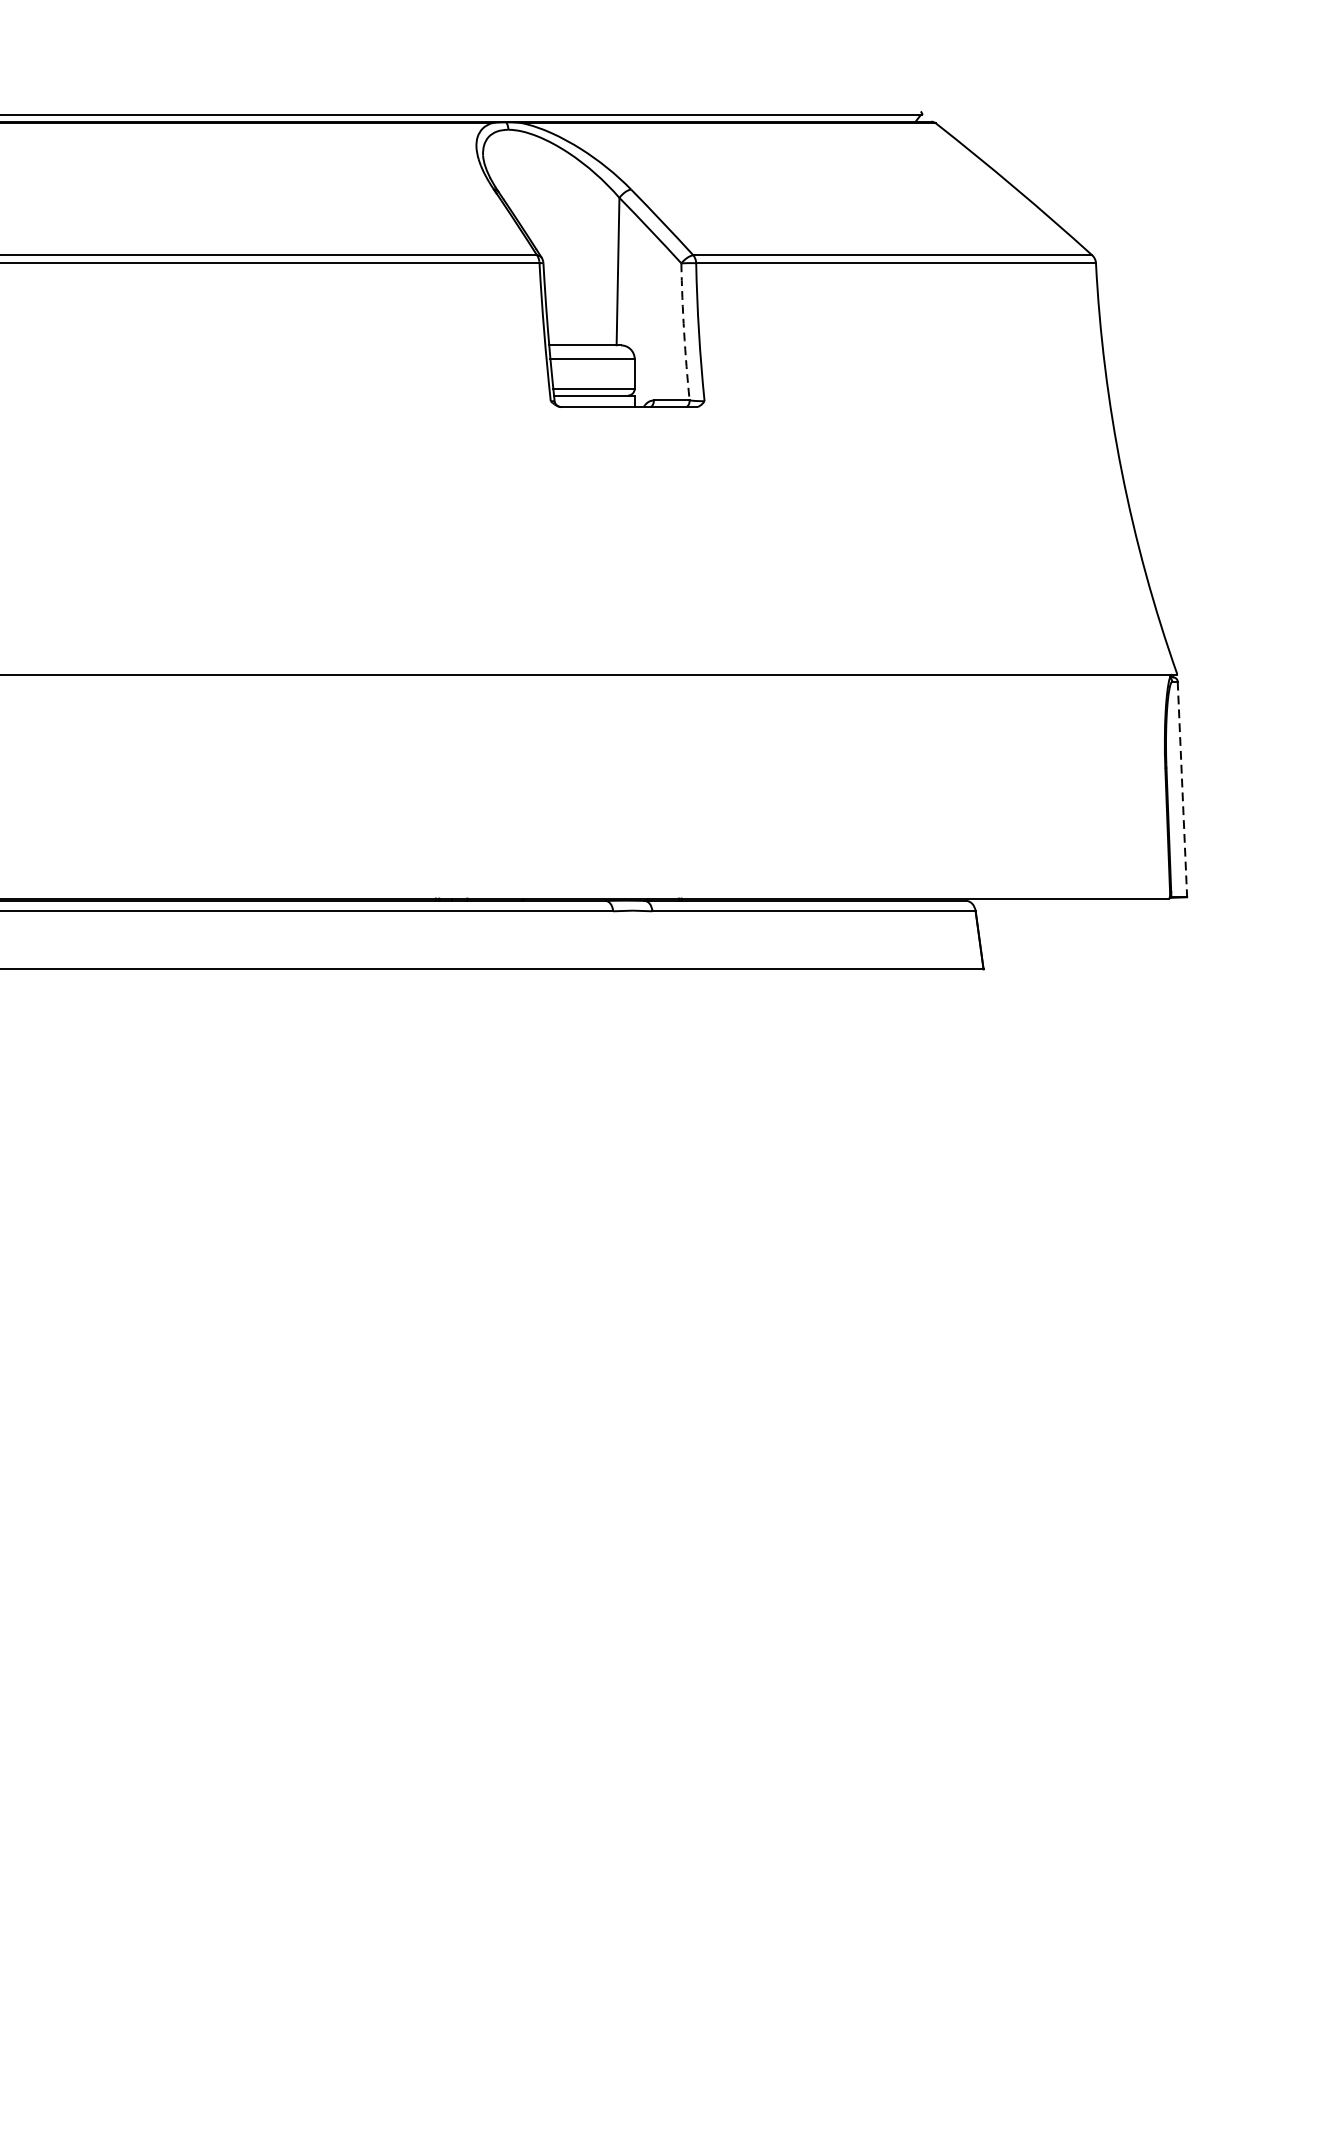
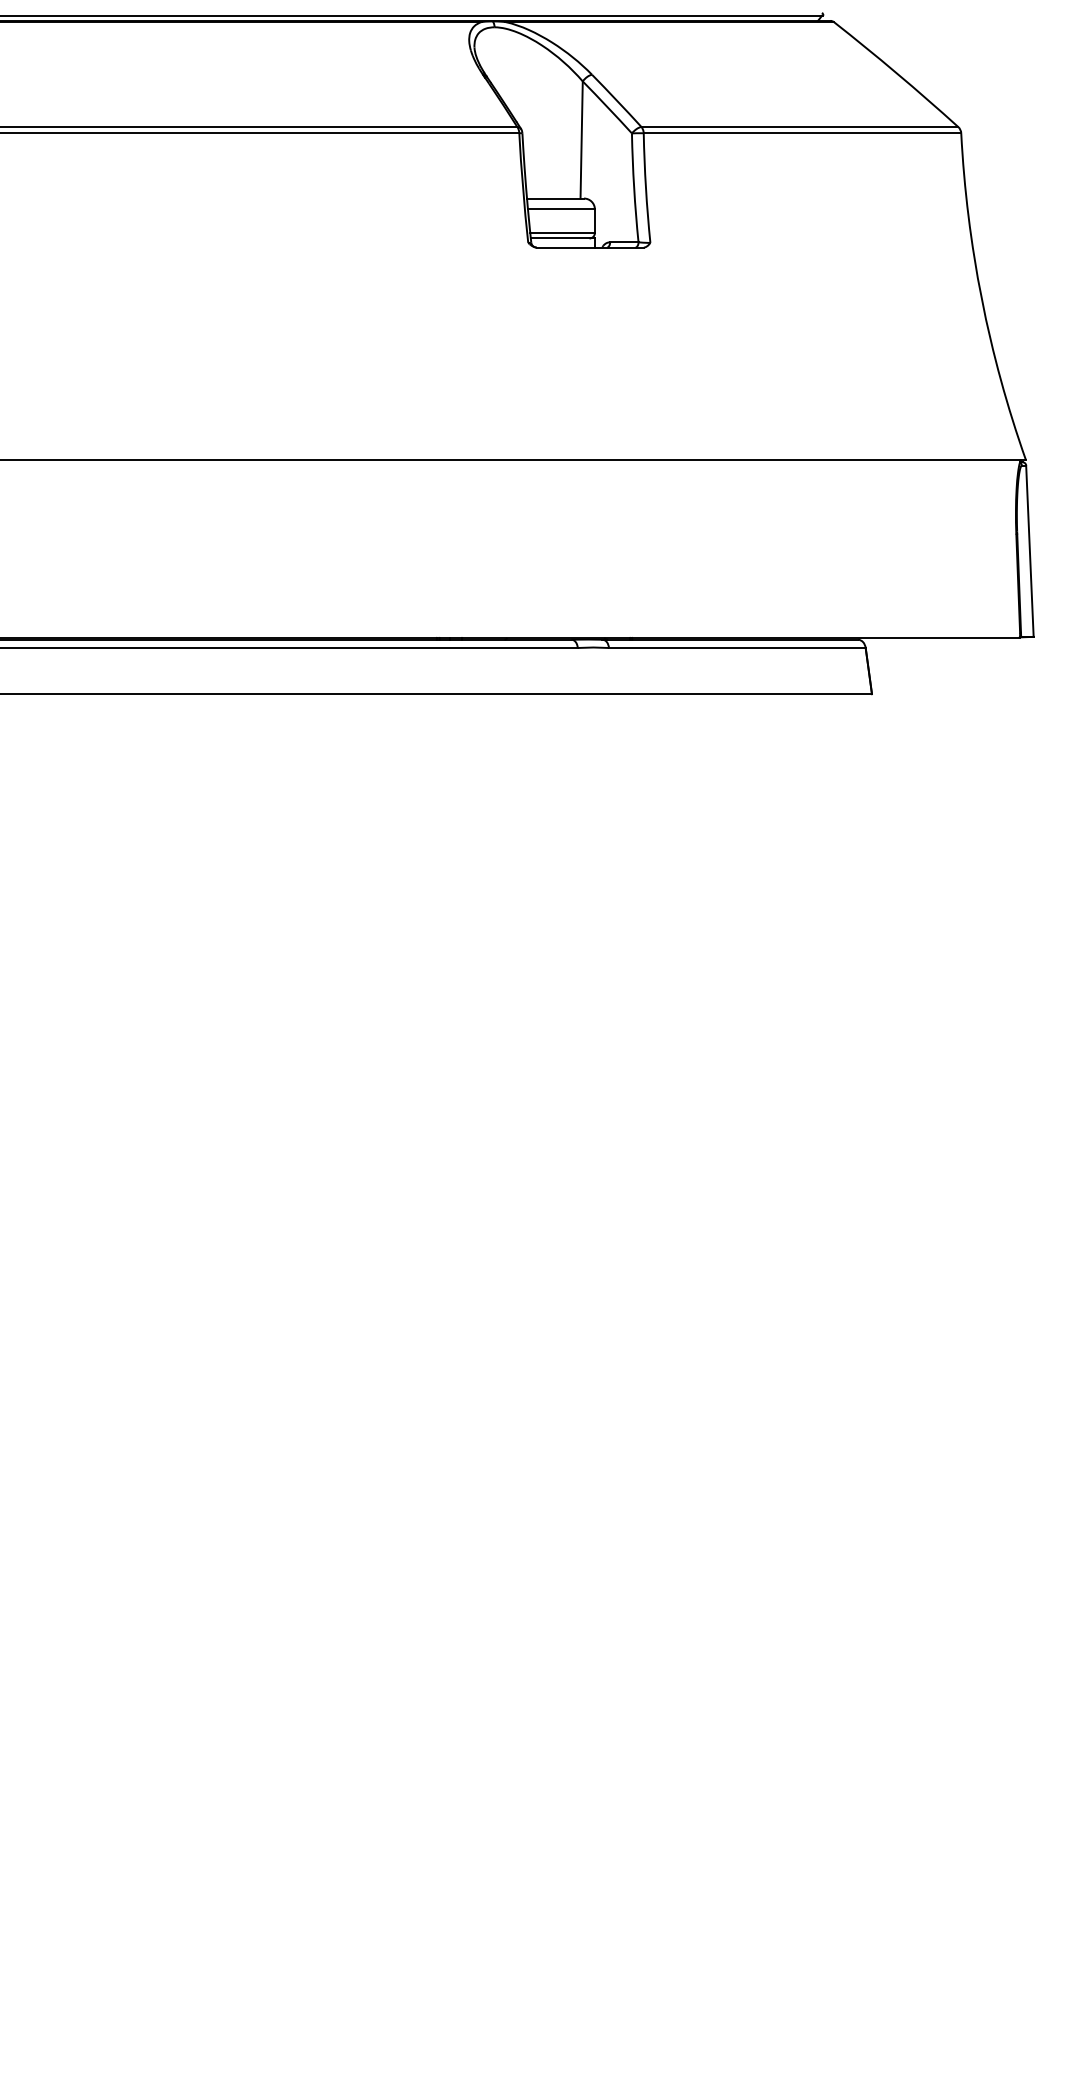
arc: (684, 331) -> (634, 187), dashed -> solid
line: (1181, 789) -> (1029, 551), dashed -> solid

